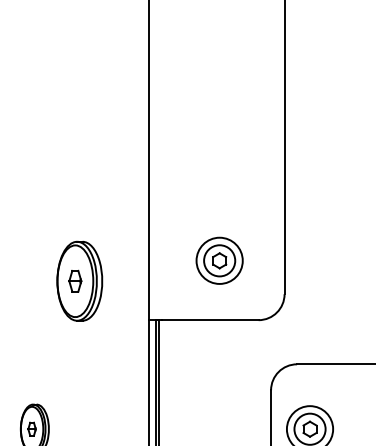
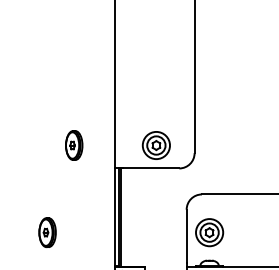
part: (218, 260) -> (155, 145), moved
part: (80, 281) -> (74, 145), size x0.62

